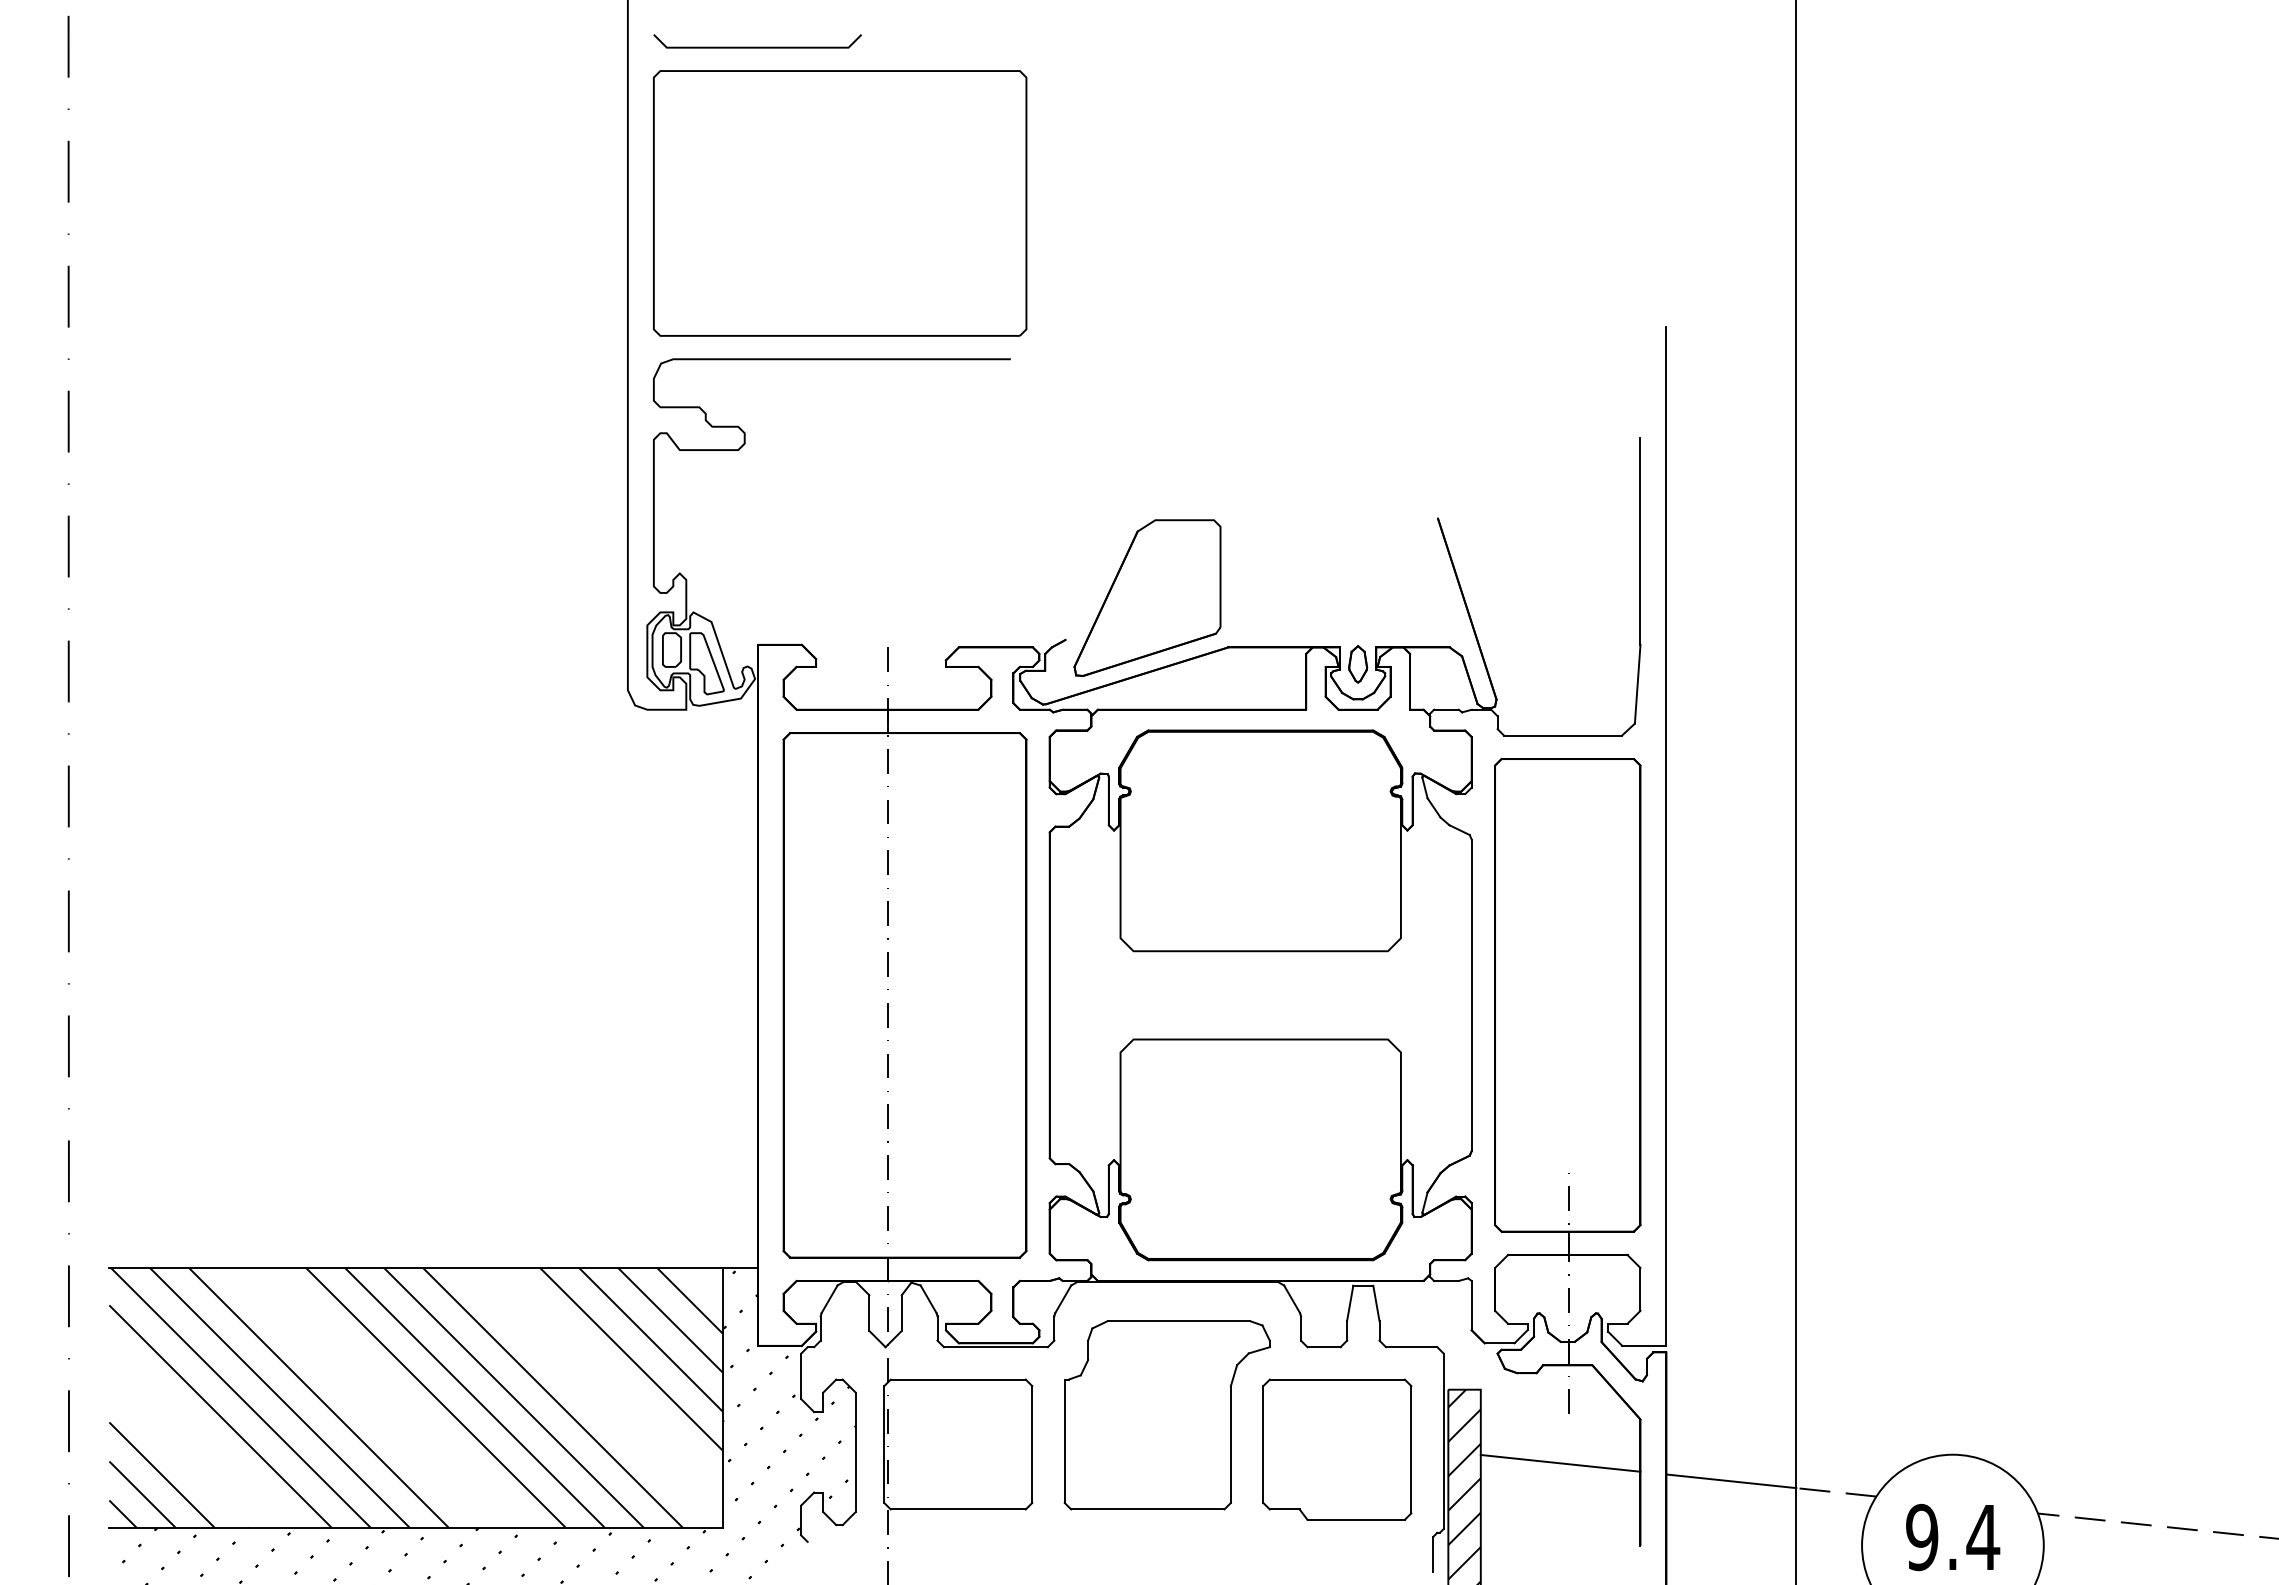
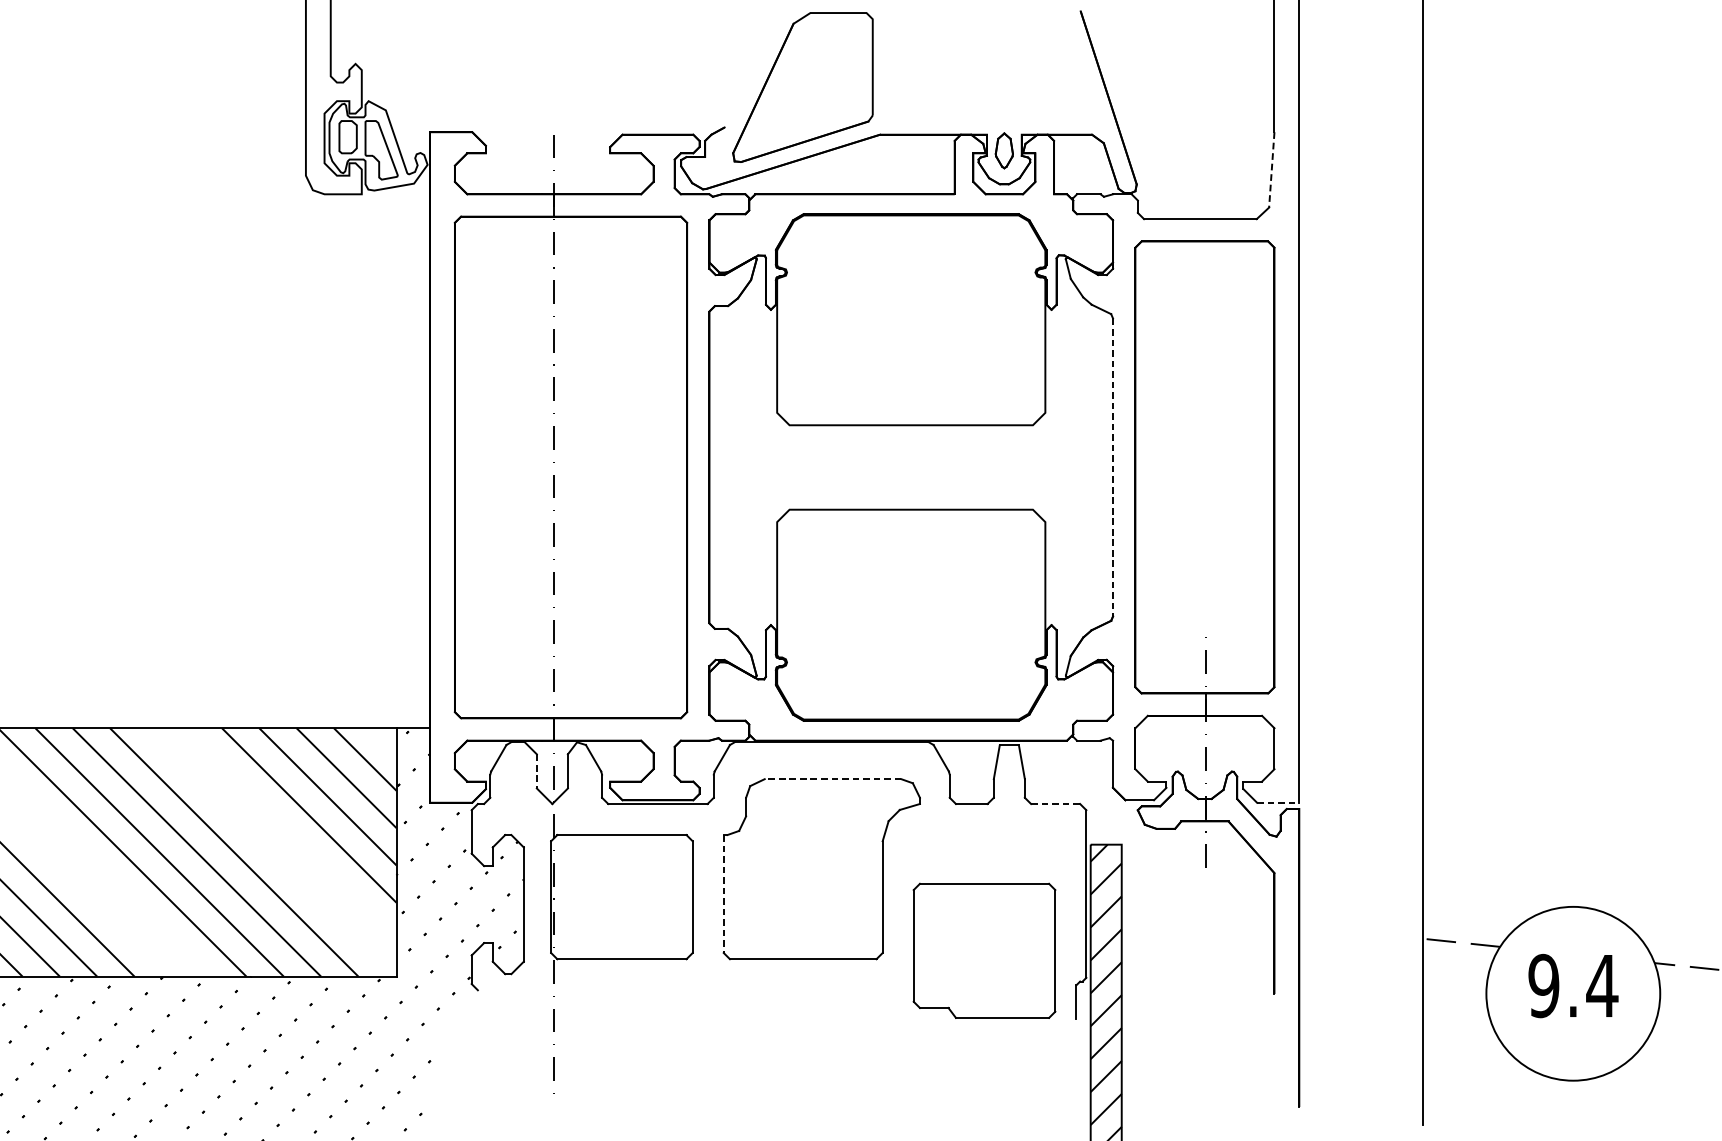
line: (1637, 684) -> (1271, 170), solid -> dashed
line: (1471, 995) -> (1112, 467), solid -> dashed
line: (869, 1313) -> (537, 771), solid -> dashed
line: (1178, 1321) -> (832, 779), solid -> dashed
line: (1644, 1345) -> (1278, 802), solid -> dashed
line: (1411, 1347) -> (1055, 804), solid -> dashed
line: (1064, 1441) -> (723, 894), solid -> dashed
part: (1337, 1449) -> (984, 950), moved
line: (1560, 1462) -> (1197, 914), removed
line: (1731, 1481) -> (1361, 932), removed

